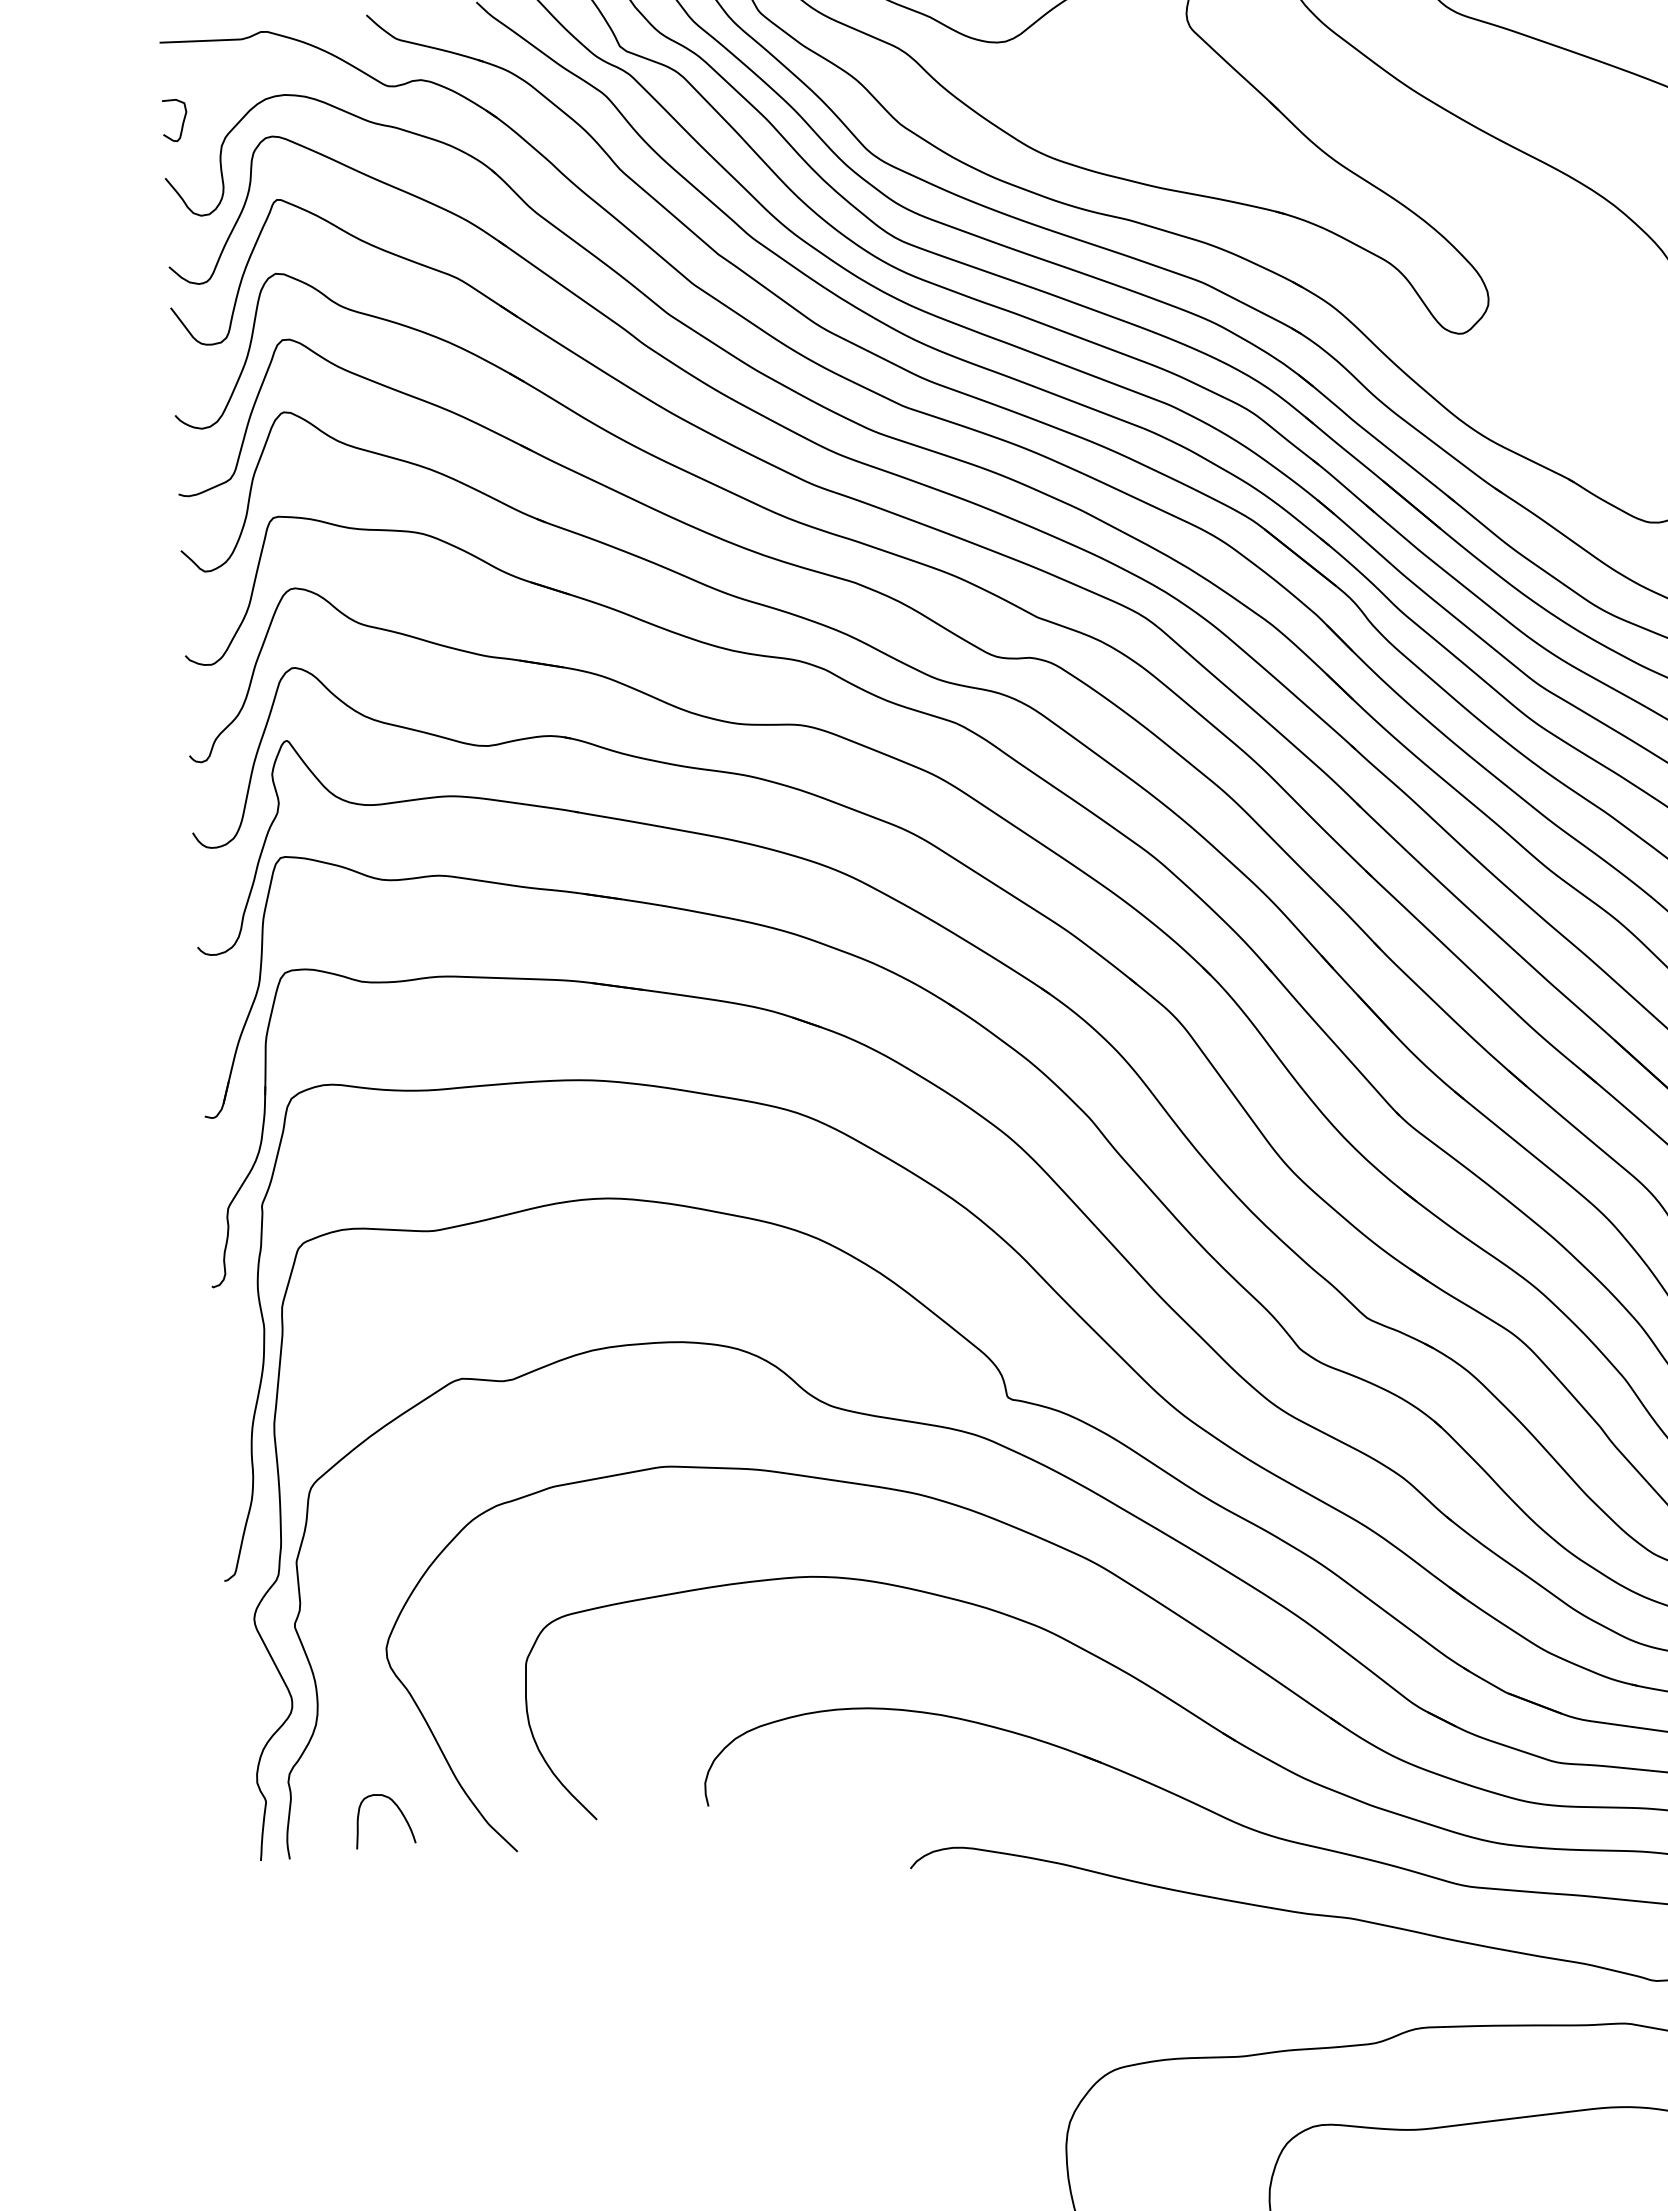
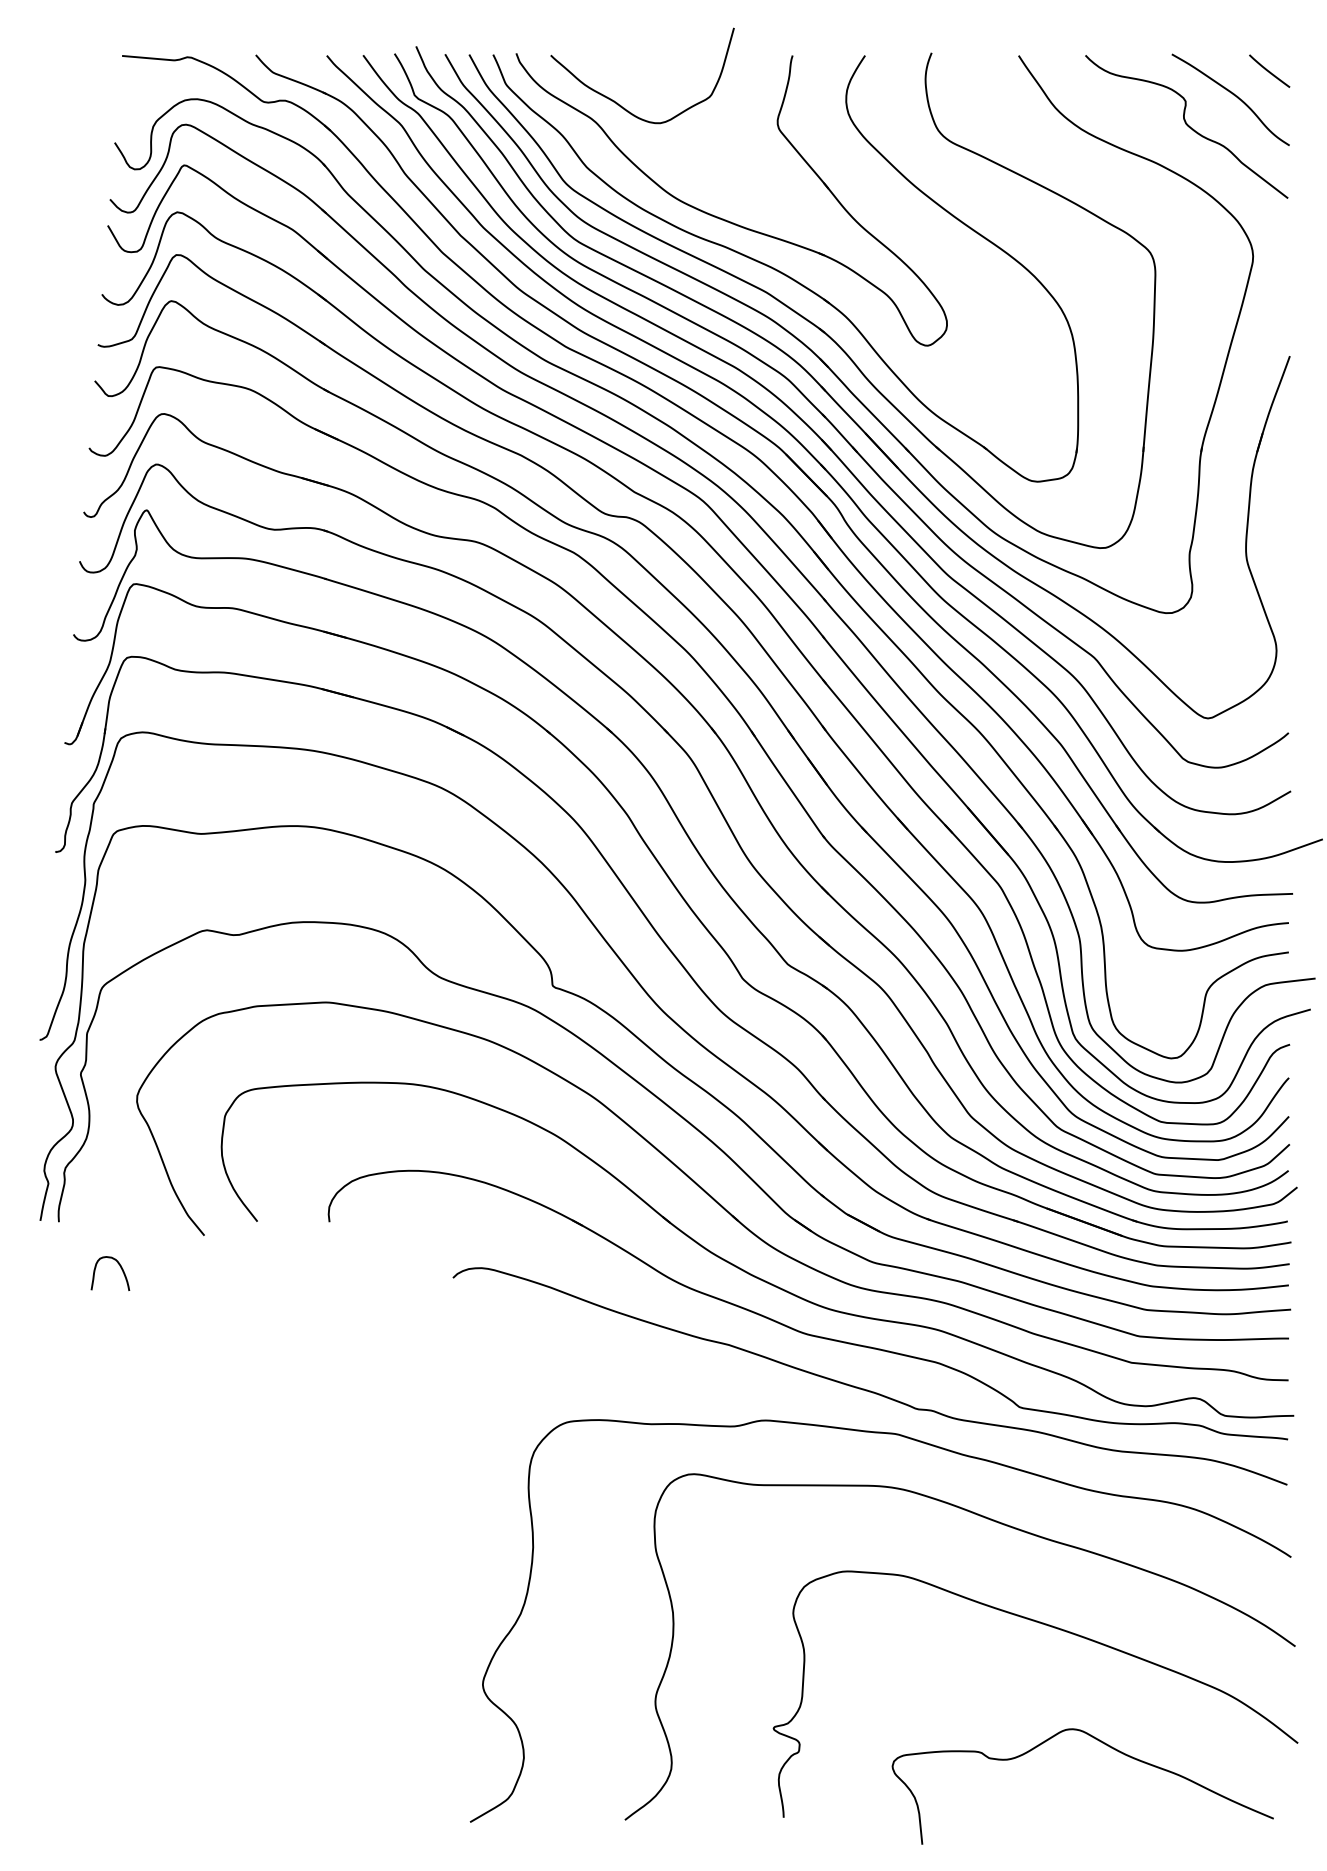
curve: (181, 122) -> (129, 108), removed
curve: (397, 1810) -> (120, 1268), moved

